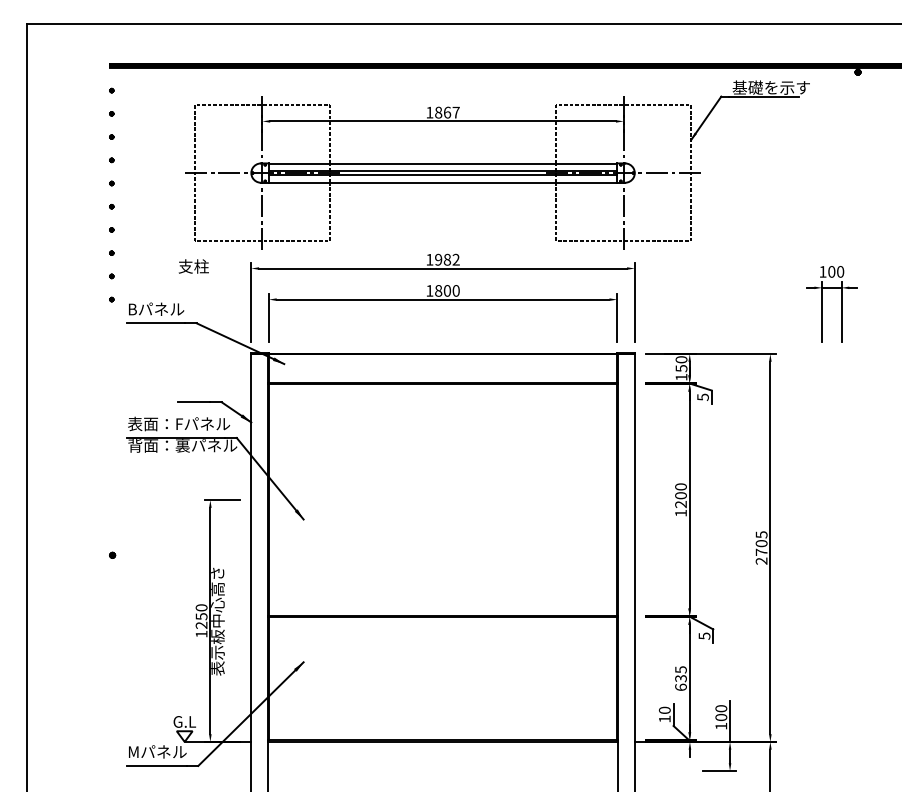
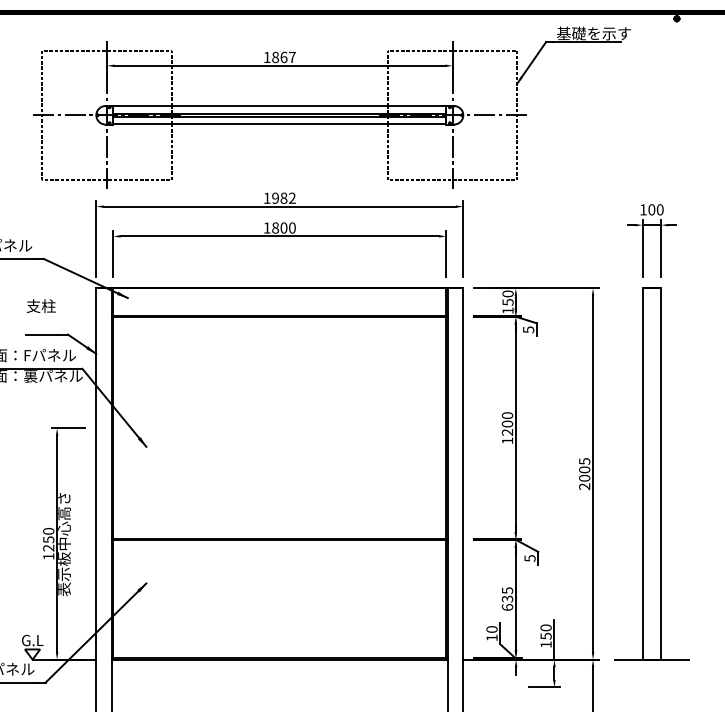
text: (193, 266) -> (40, 306), moved
part: (831, 547) -> (651, 473), added
text: (761, 551) -> (584, 477), 2705 -> 2005
text: (721, 717) -> (546, 636), 100 -> 150

